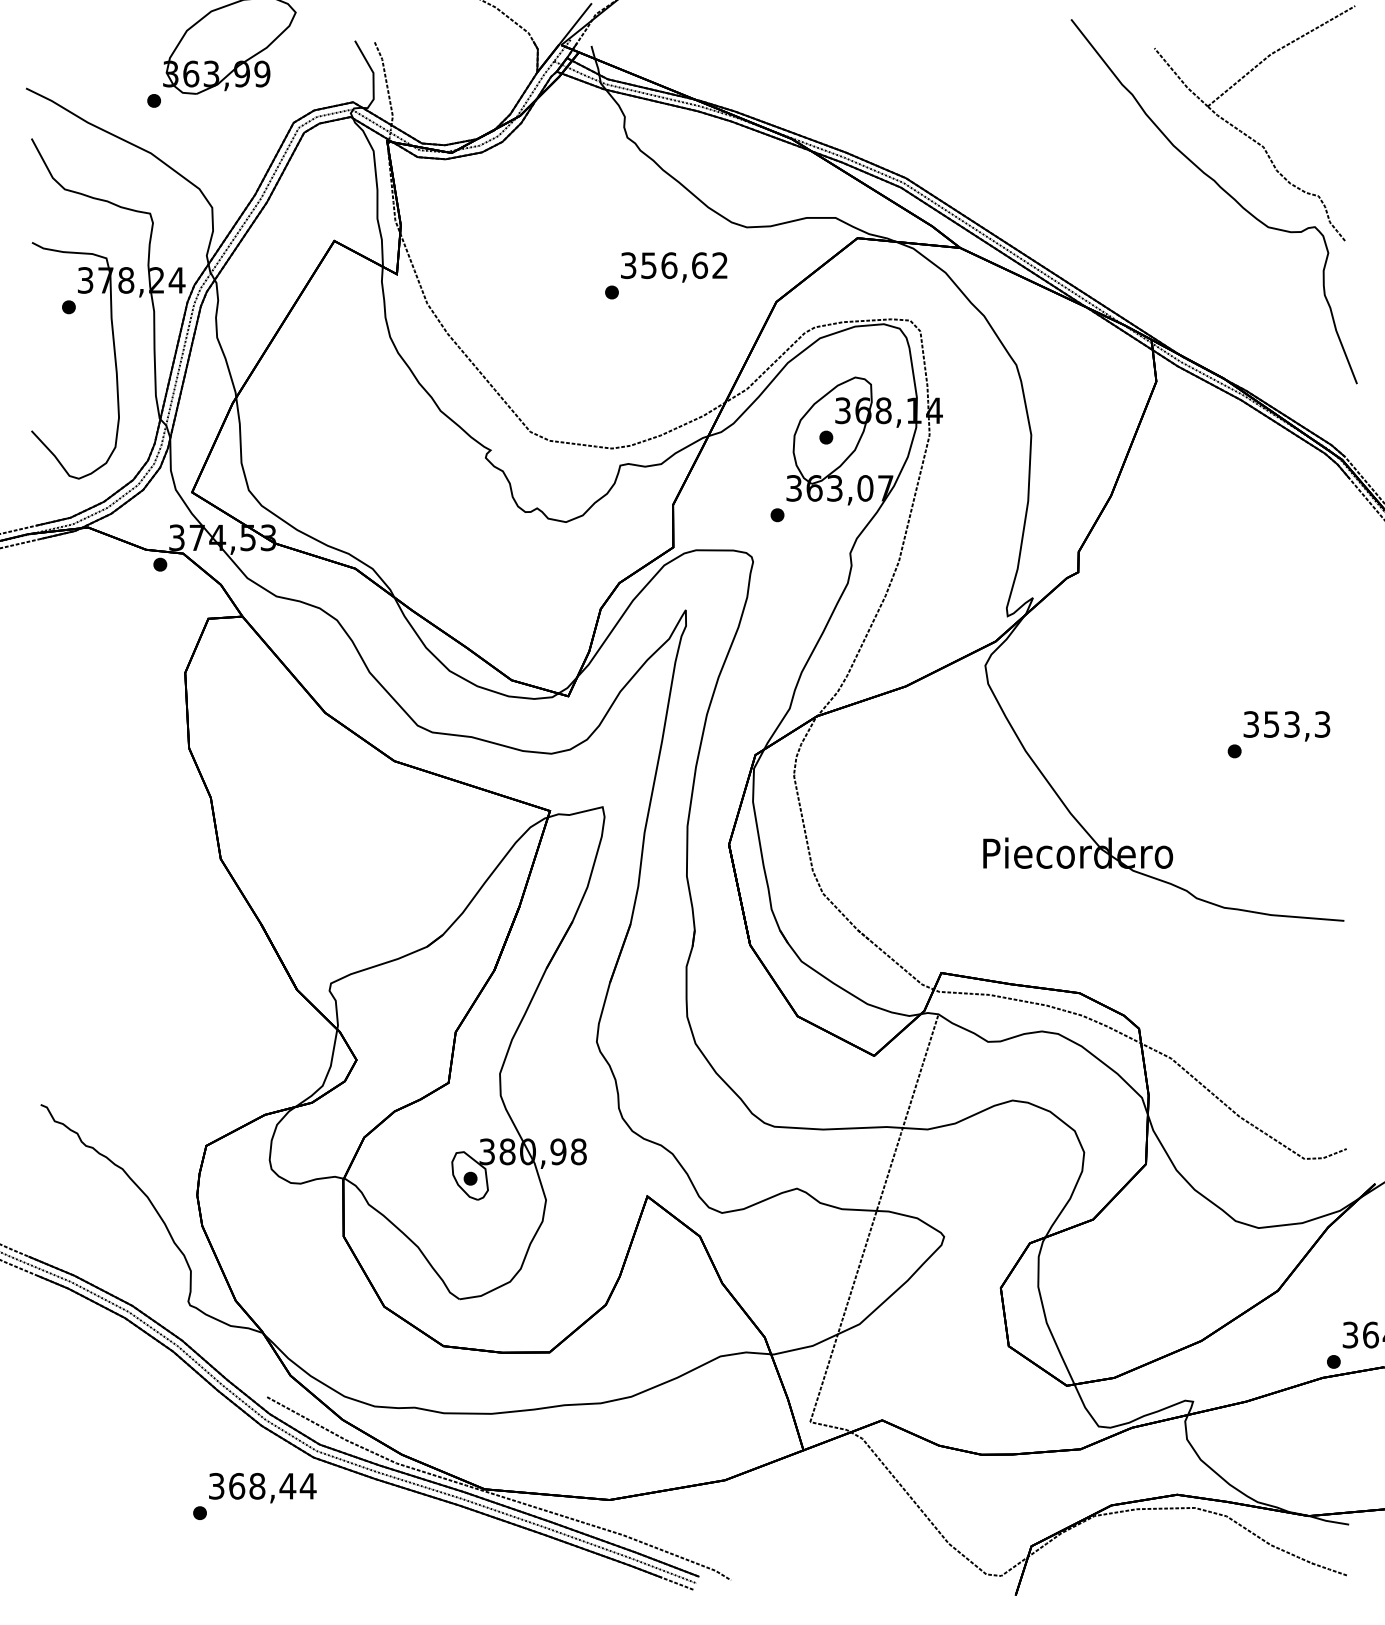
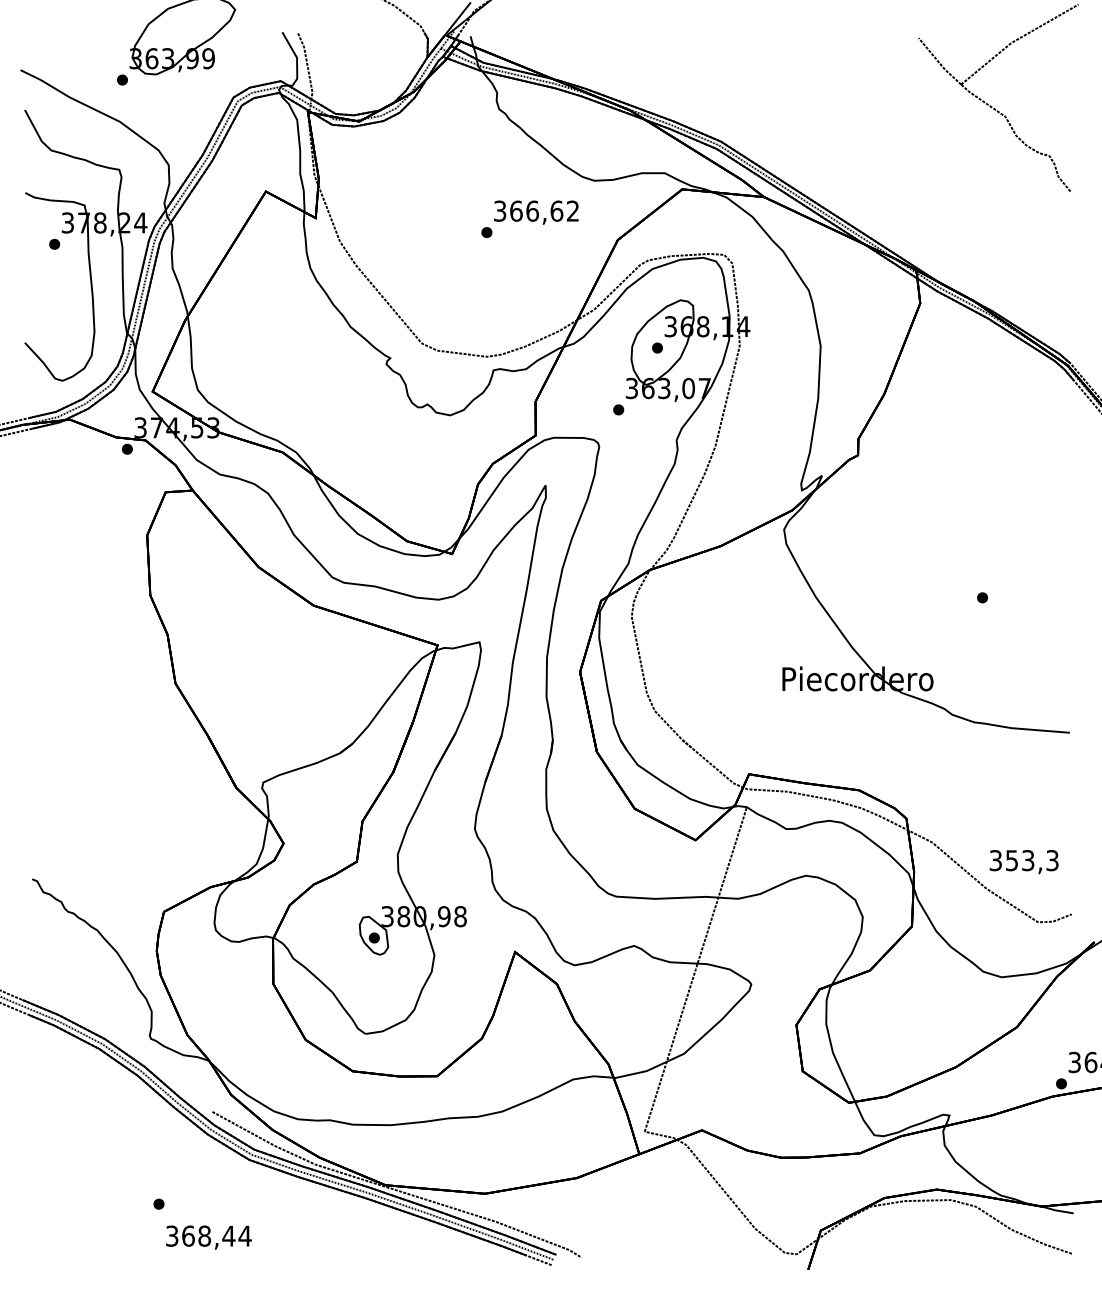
curve: (1223, 191) -> (973, 152), removed
text: (649, 265) -> (516, 211), 356,62 -> 366,62
text: (1286, 726) -> (1023, 862), moved
text: (262, 1488) -> (208, 1237), moved

